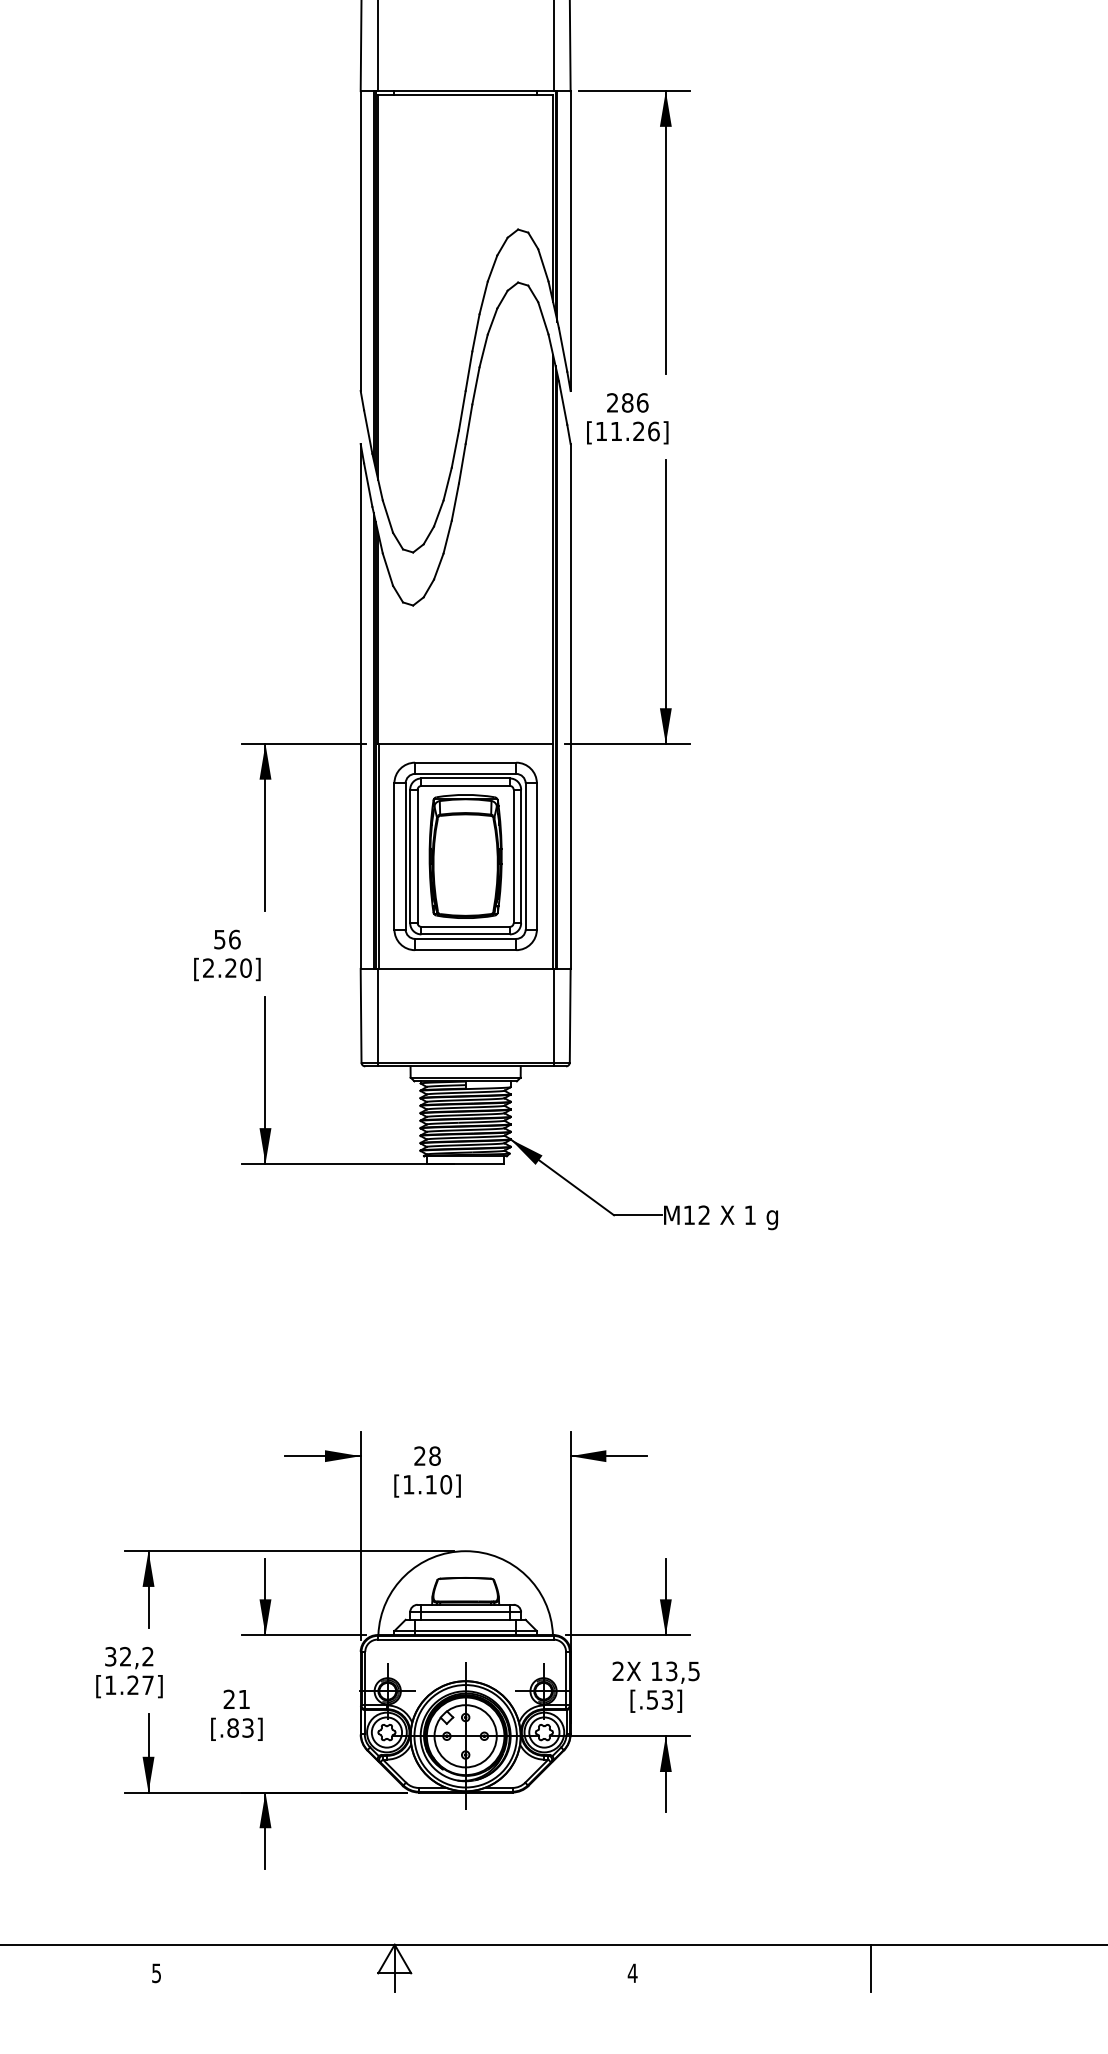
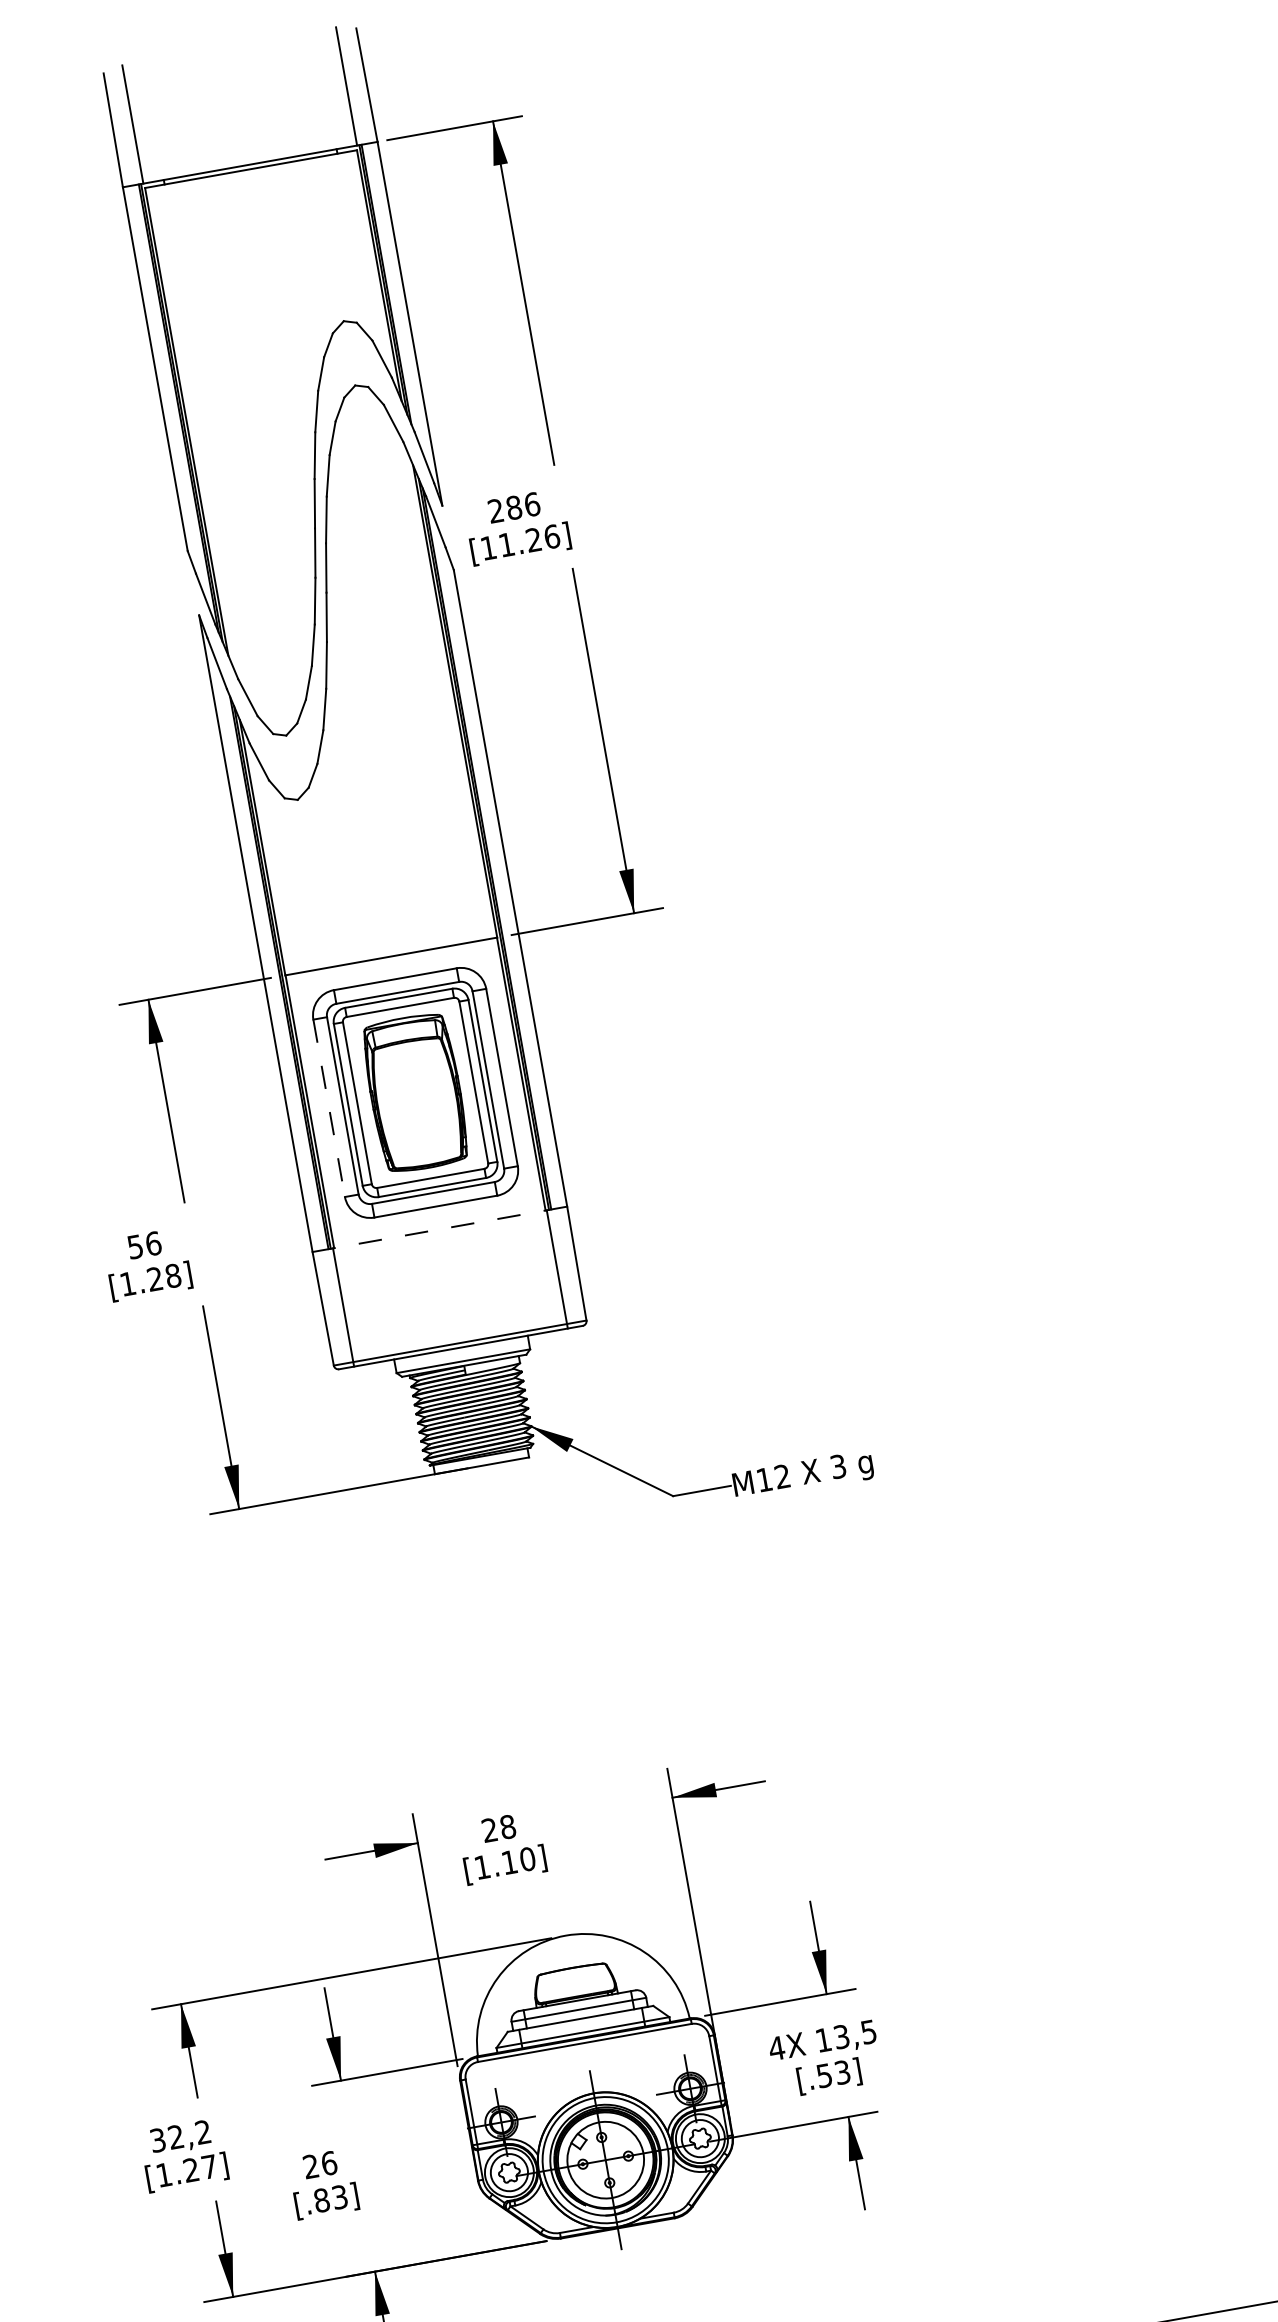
line: (394, 856) -> (329, 1108), solid -> dashed
text: (227, 967) -> (150, 1279), [2.20] -> [1.28]
line: (465, 968) -> (439, 1228), solid -> dashed
text: (749, 1215) -> (837, 1467), 1 -> 3
text: (618, 1670) -> (776, 2047), 2X -> 4X
text: (244, 1699) -> (329, 2163), 21 -> 26

